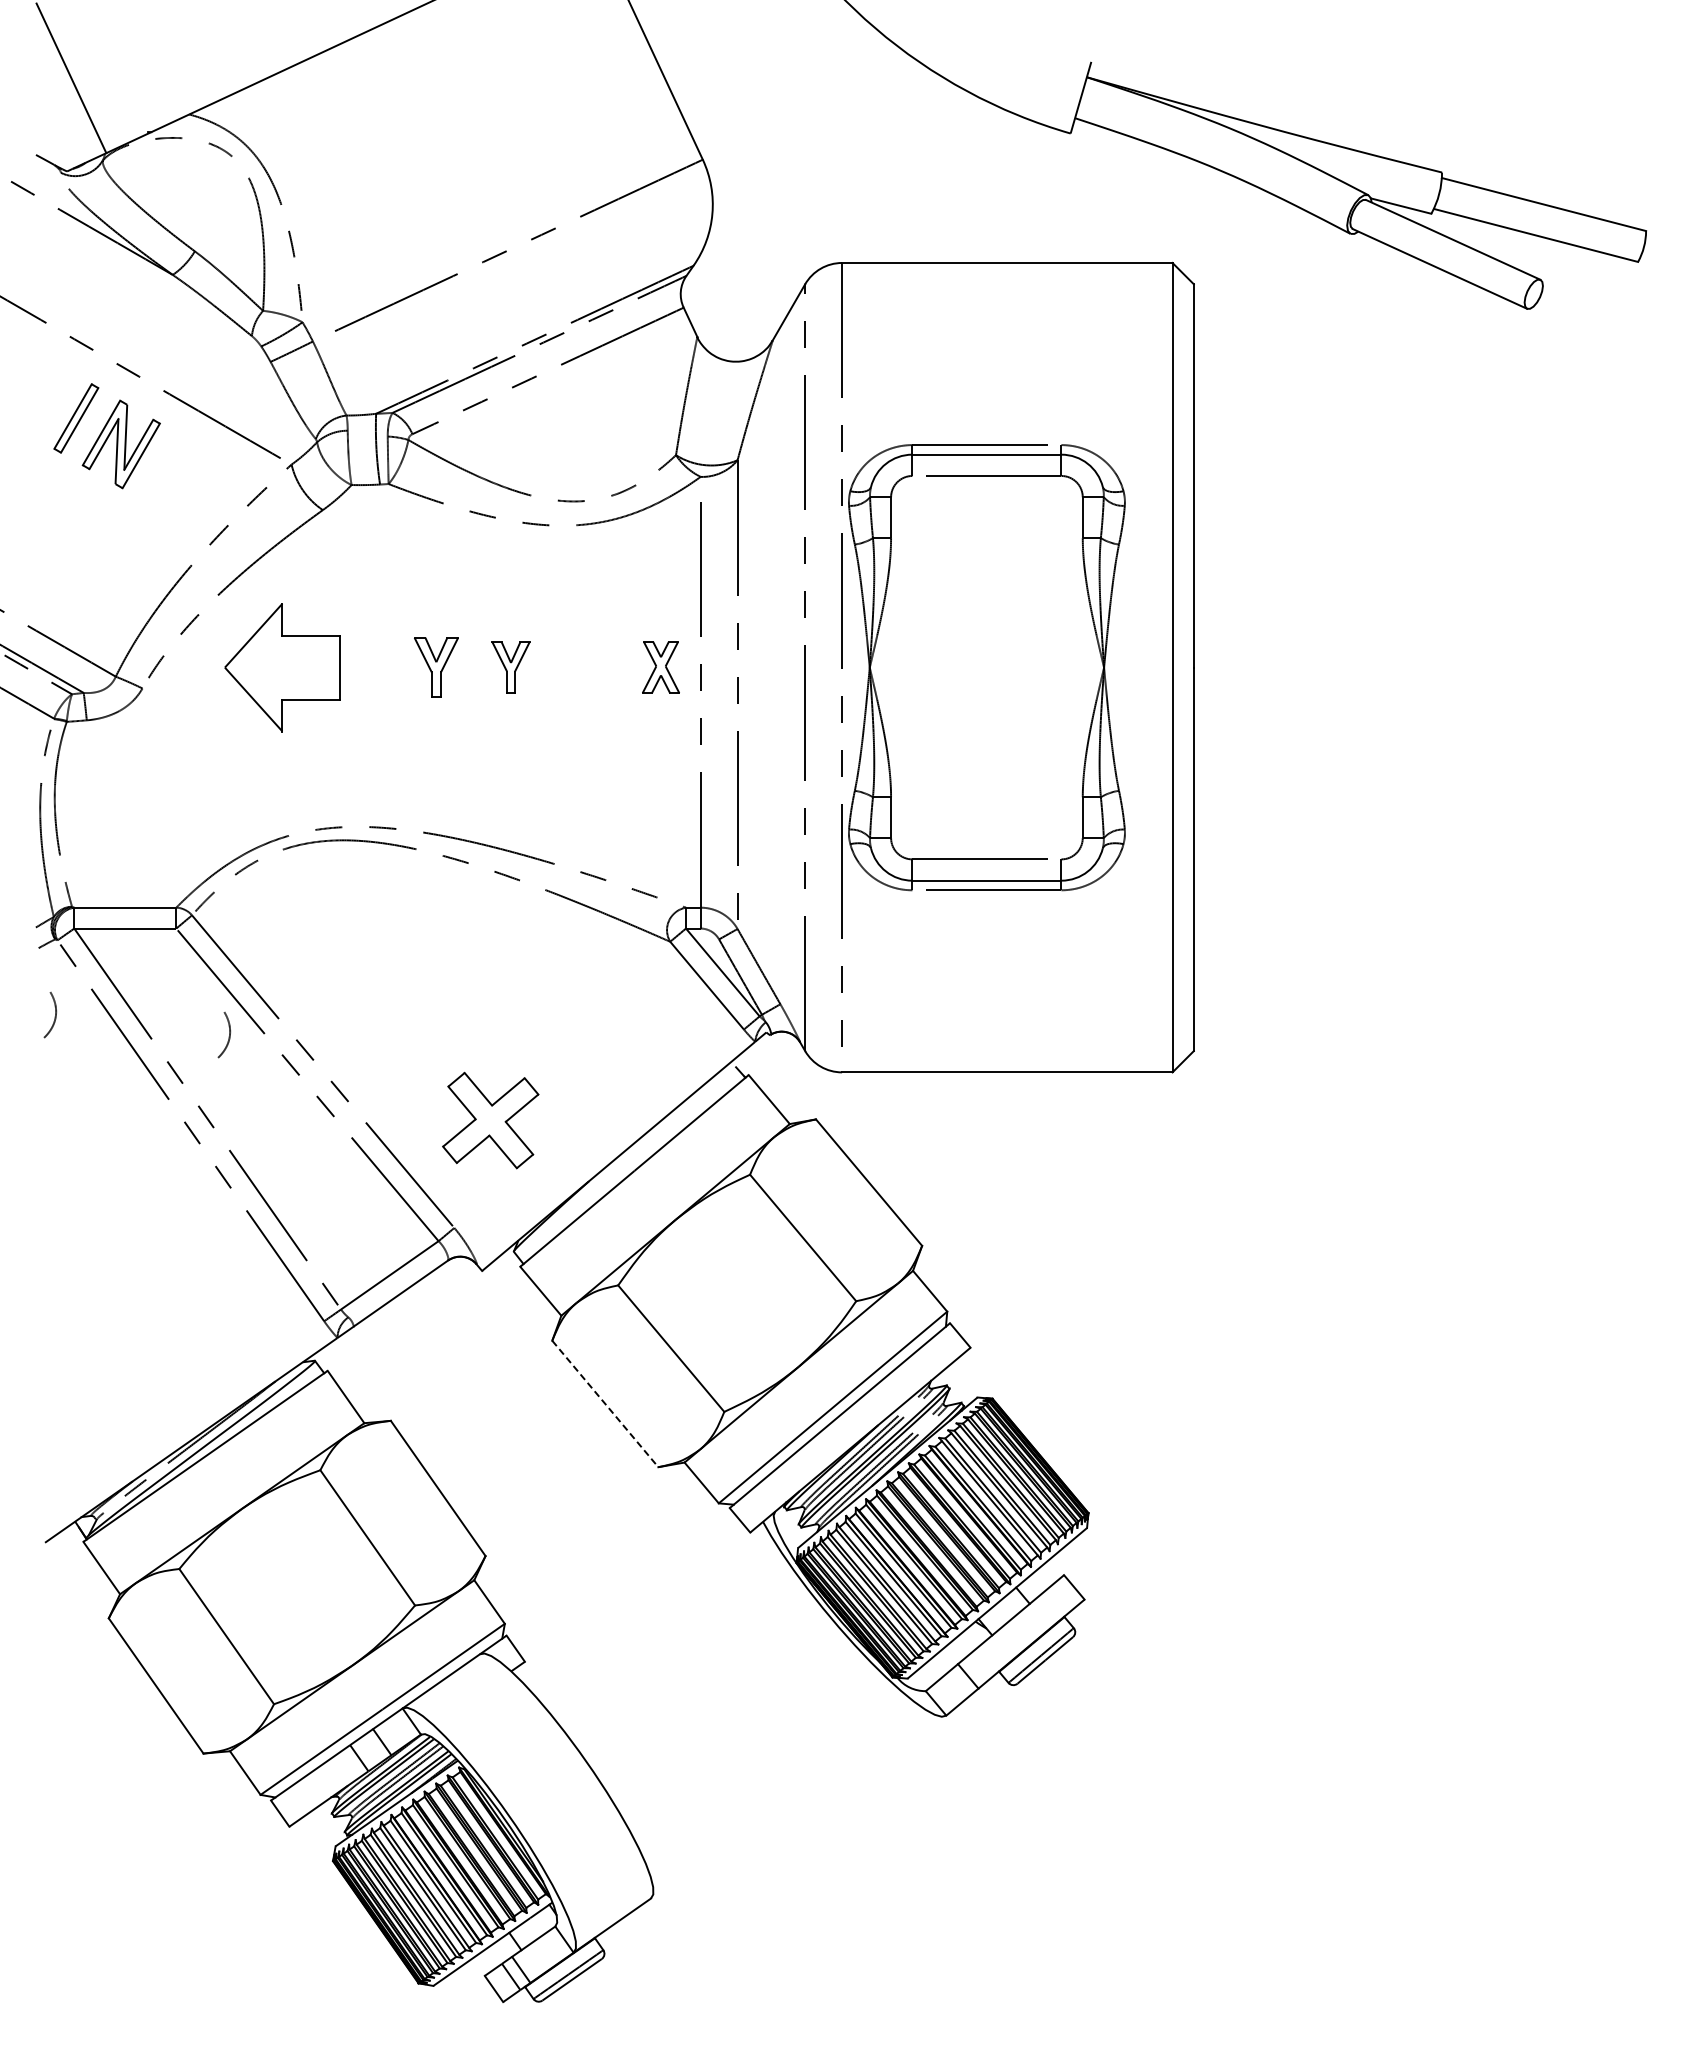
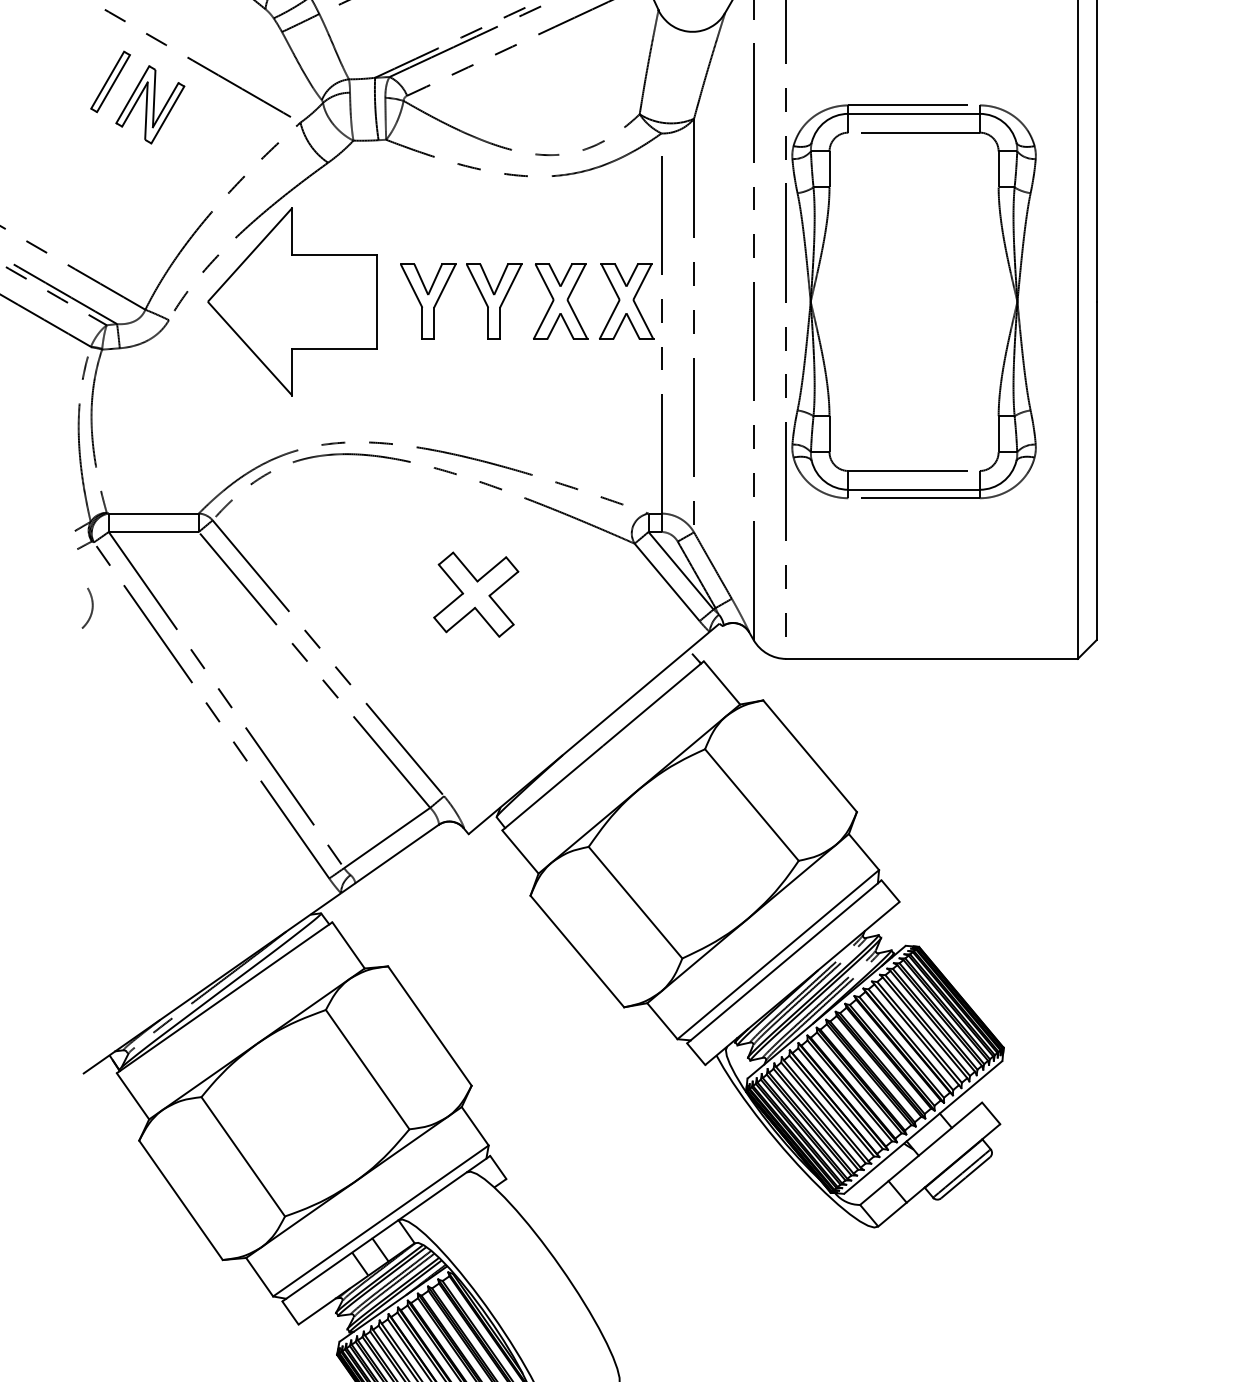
part: (282, 667) -> (292, 301), size x1.67
part: (436, 667) -> (428, 301), size x1.43
part: (510, 667) -> (493, 301), size x1.67
part: (586, 667) -> (560, 301), added
part: (660, 667) -> (626, 301), size x1.67
curve: (228, 1036) -> (244, 627), removed
part: (490, 1120) -> (476, 594), moved
line: (605, 1403) -> (577, 951), dashed -> solid

